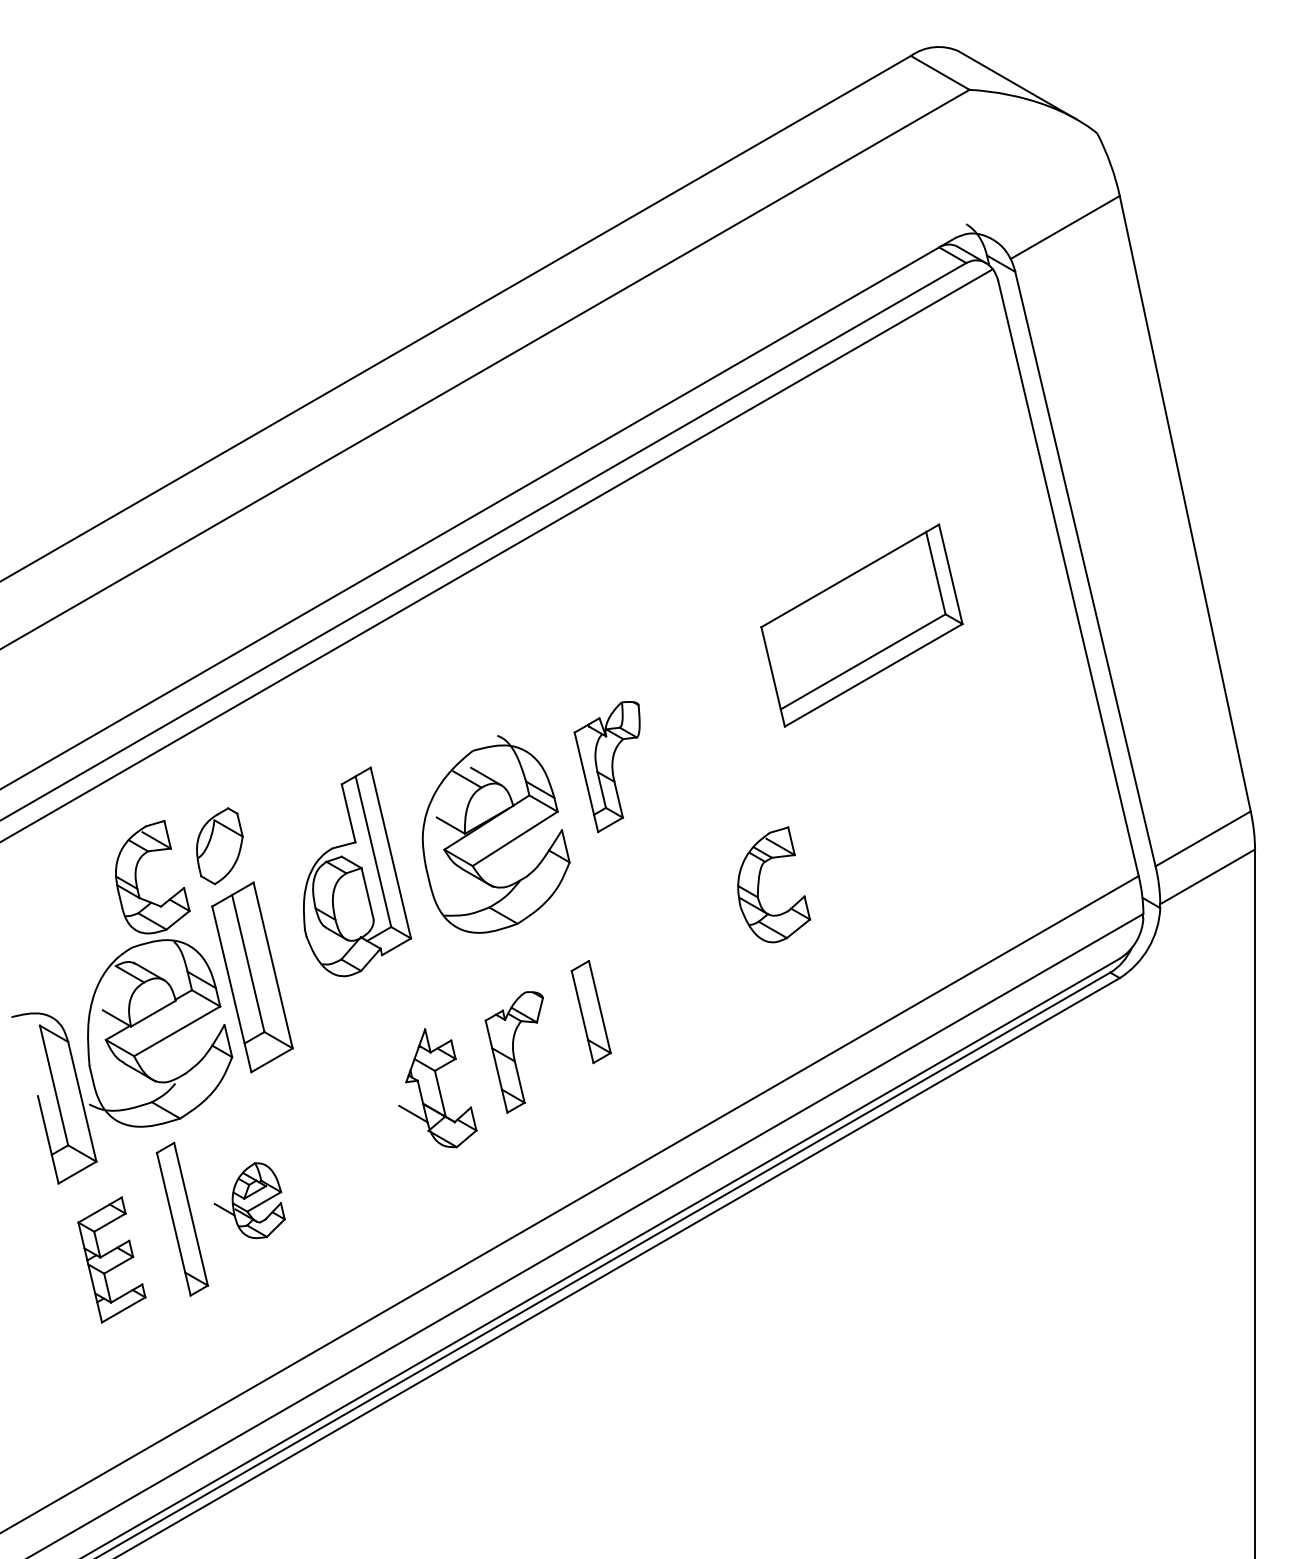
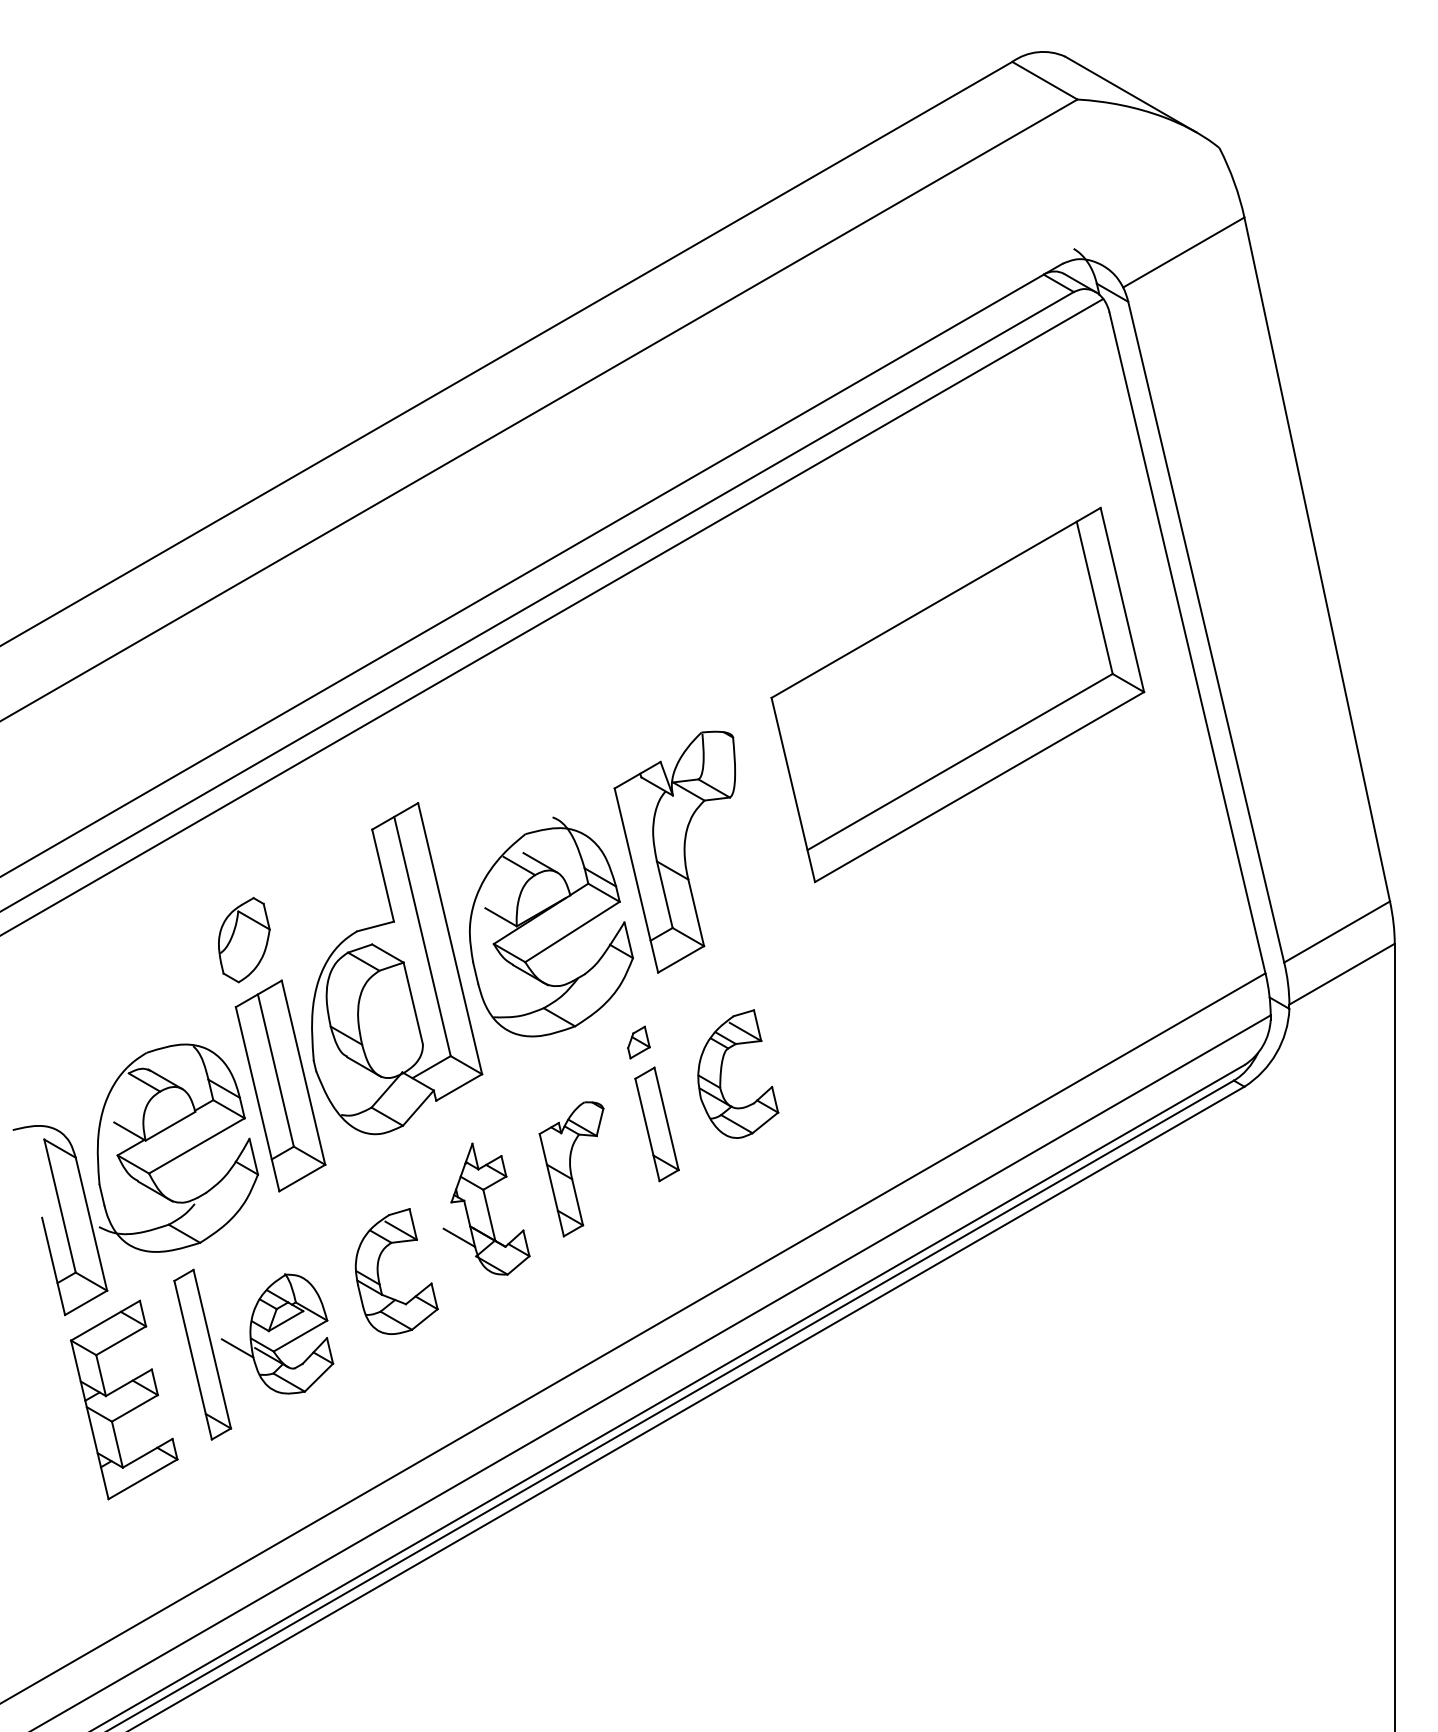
part: (861, 625) -> (957, 694), size x1.67
part: (606, 766) -> (674, 851), size x1.67
part: (357, 871) -> (397, 968), size x1.43
part: (759, 879) -> (722, 1068), moved
part: (137, 881) -> (379, 1276), moved
part: (574, 938) -> (638, 1042), added
part: (249, 1200) -> (277, 1333), size x1.43
part: (112, 1259) -> (124, 1399), size x1.43

